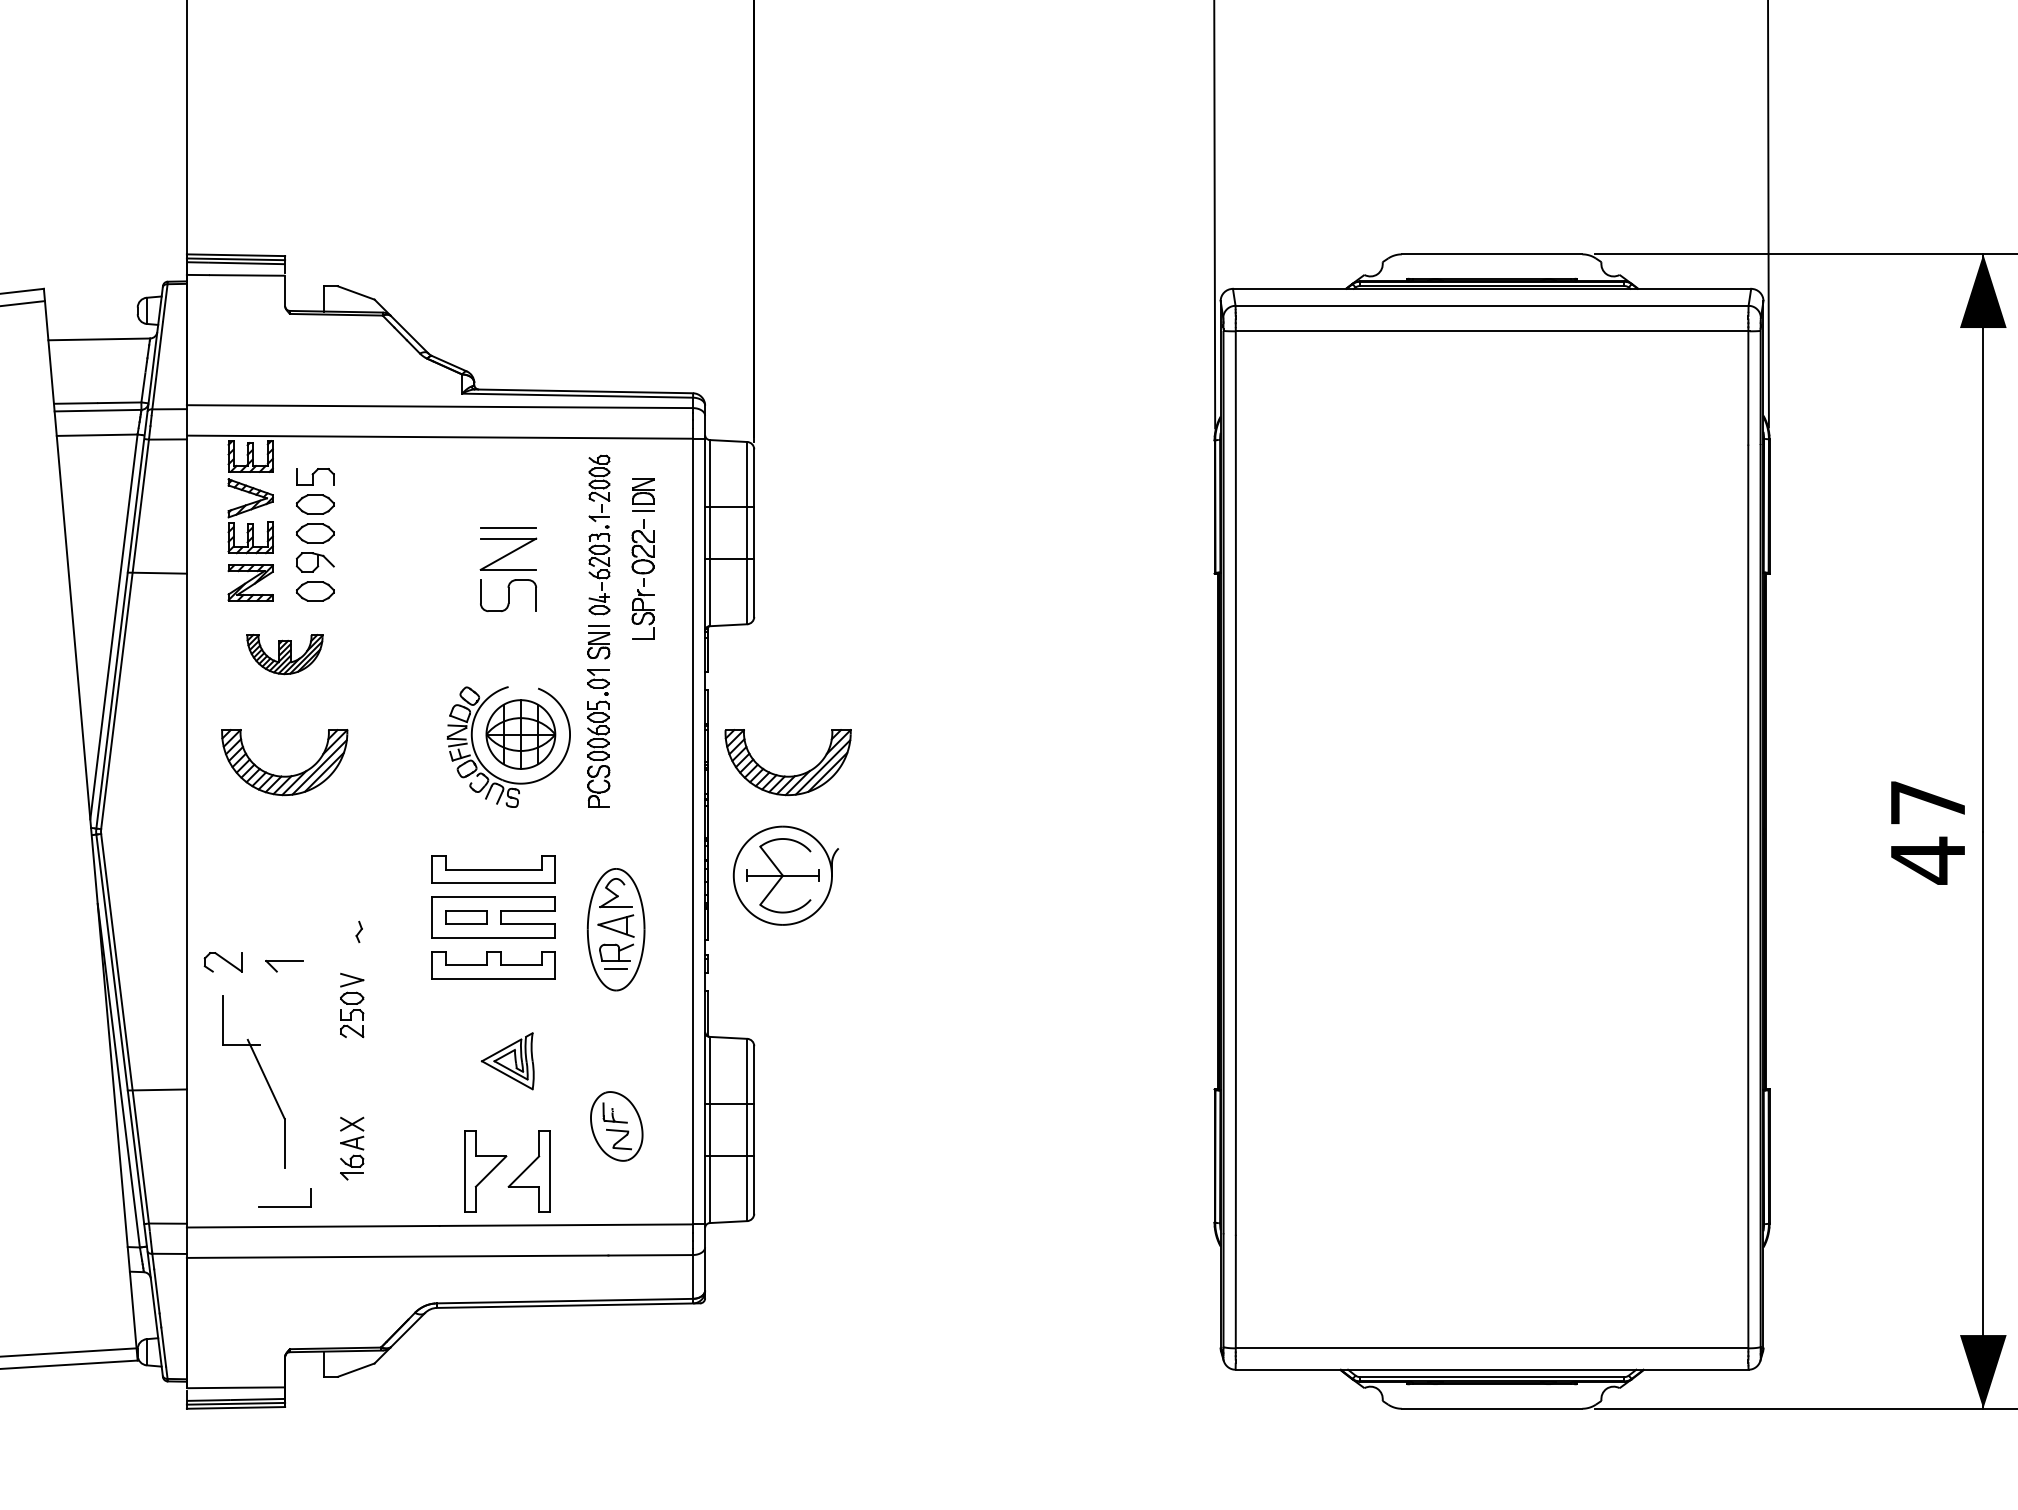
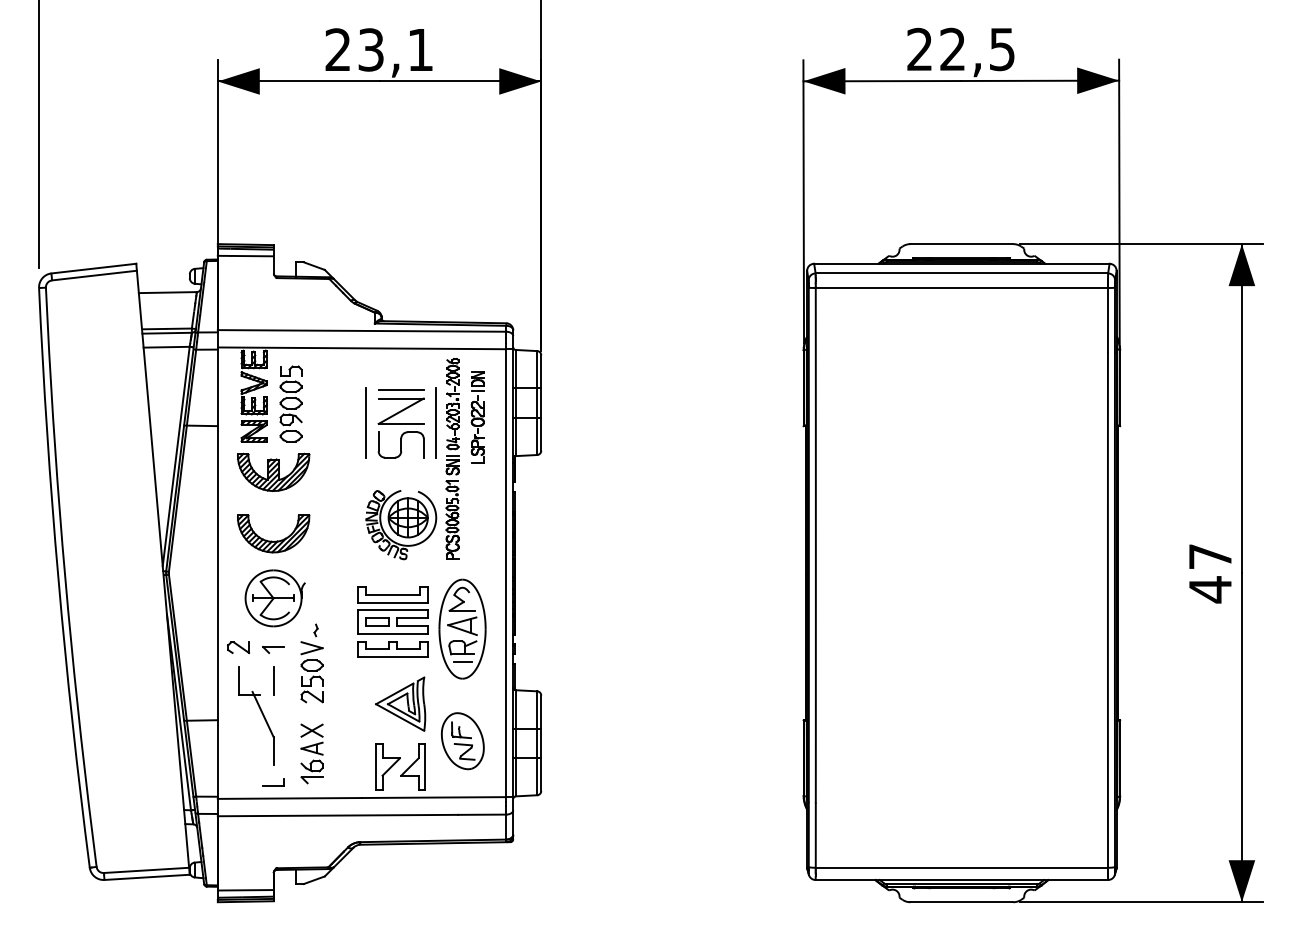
line: (447, 567) -> (366, 422), added
line: (570, 567) -> (436, 422), added
part: (507, 569) -> (400, 423), size x1.43
part: (284, 653) -> (273, 471), size x1.67
part: (784, 774) -> (558, 540), removed
part: (784, 875) -> (274, 598), moved
part: (616, 928) -> (462, 628), size x1.43
part: (351, 1005) -> (311, 672), size x1.67
line: (284, 1019) -> (273, 680), added
part: (507, 1060) -> (400, 703), size x1.67
part: (616, 1126) -> (462, 741), size x1.43
part: (351, 1147) -> (311, 753), size x1.67
part: (284, 1198) -> (273, 782), size x0.71

